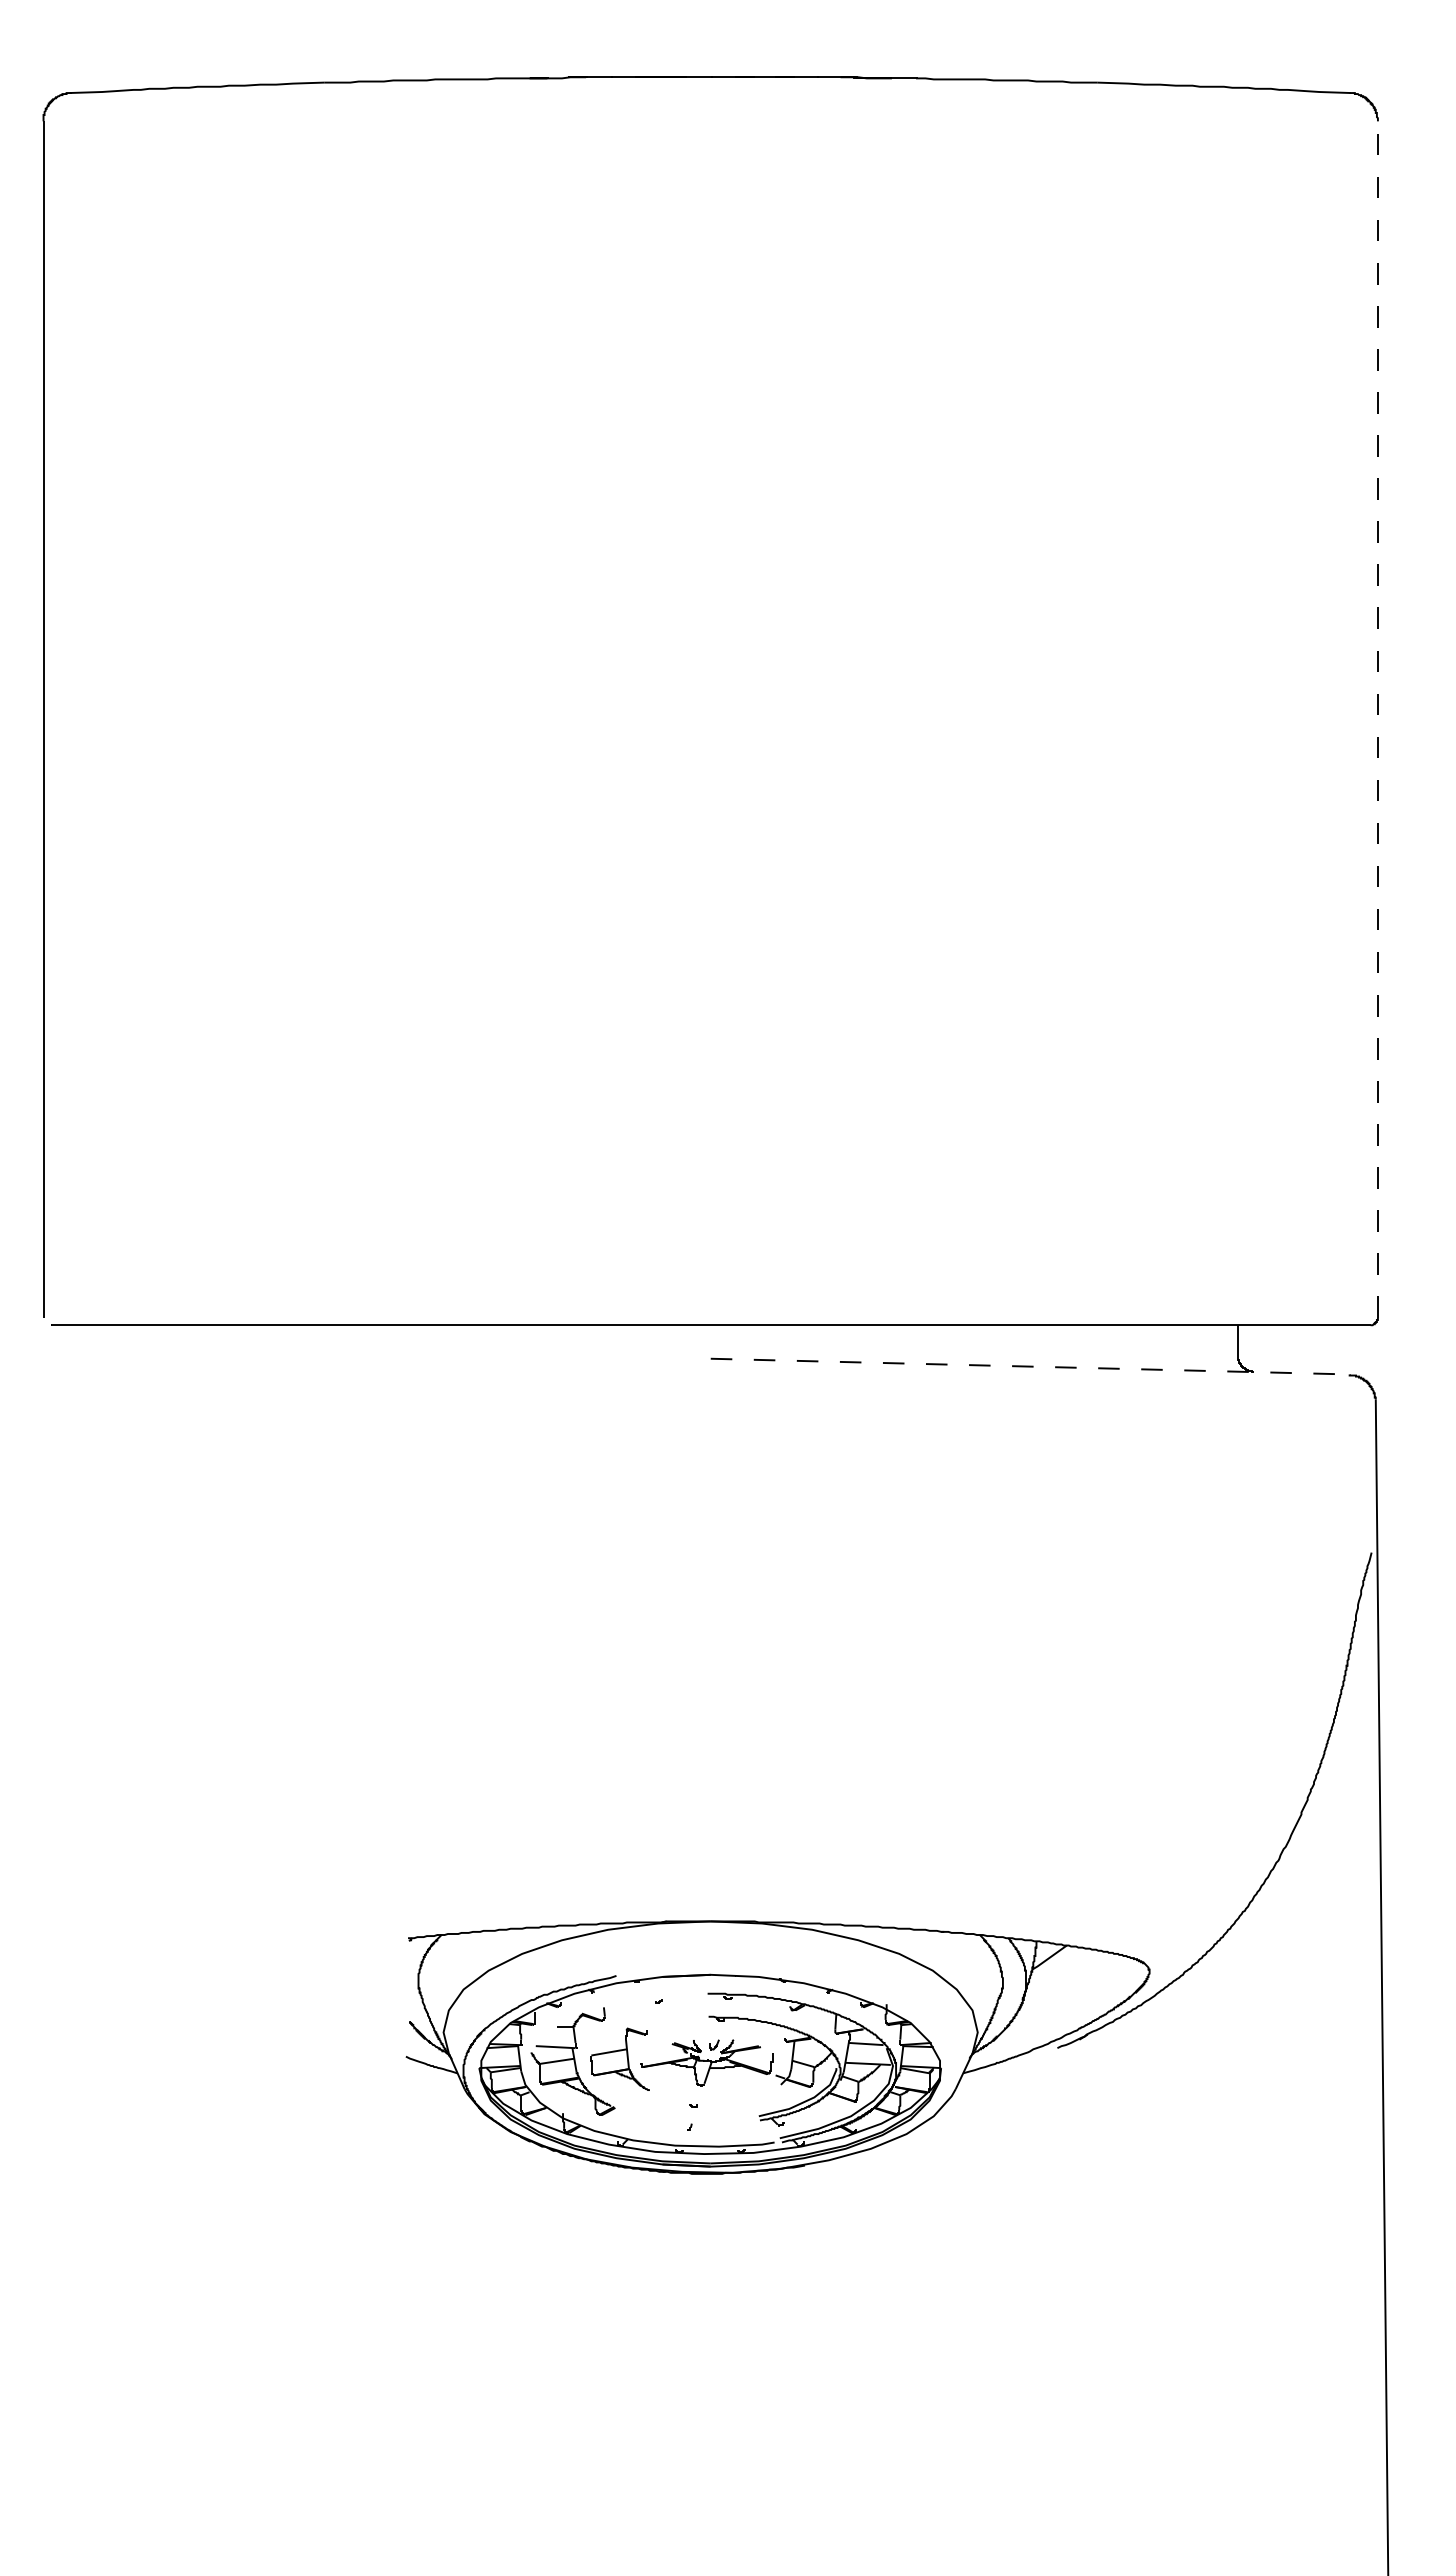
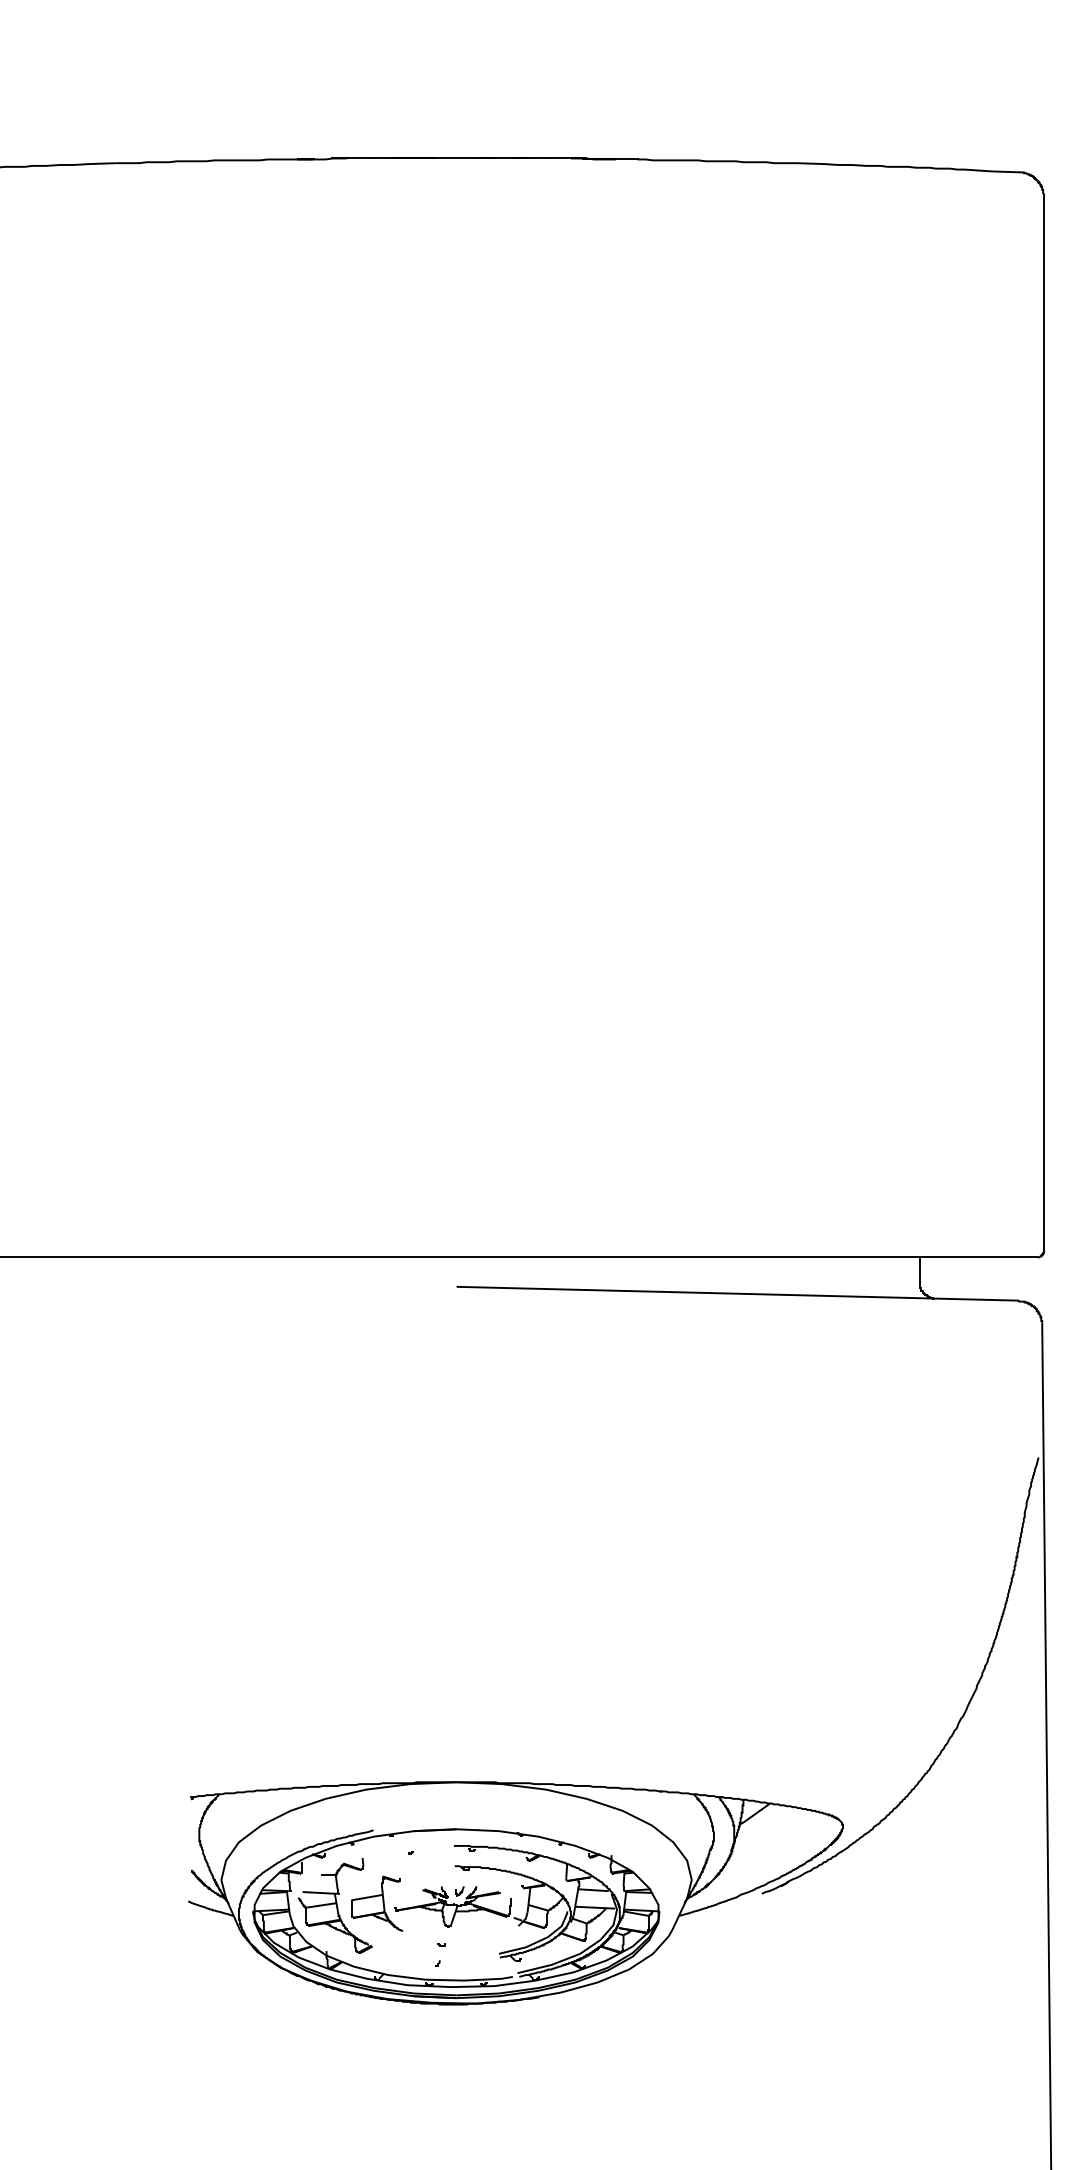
line: (1377, 719) -> (1043, 723), dashed -> solid
line: (1030, 1366) -> (738, 1293), dashed -> solid

